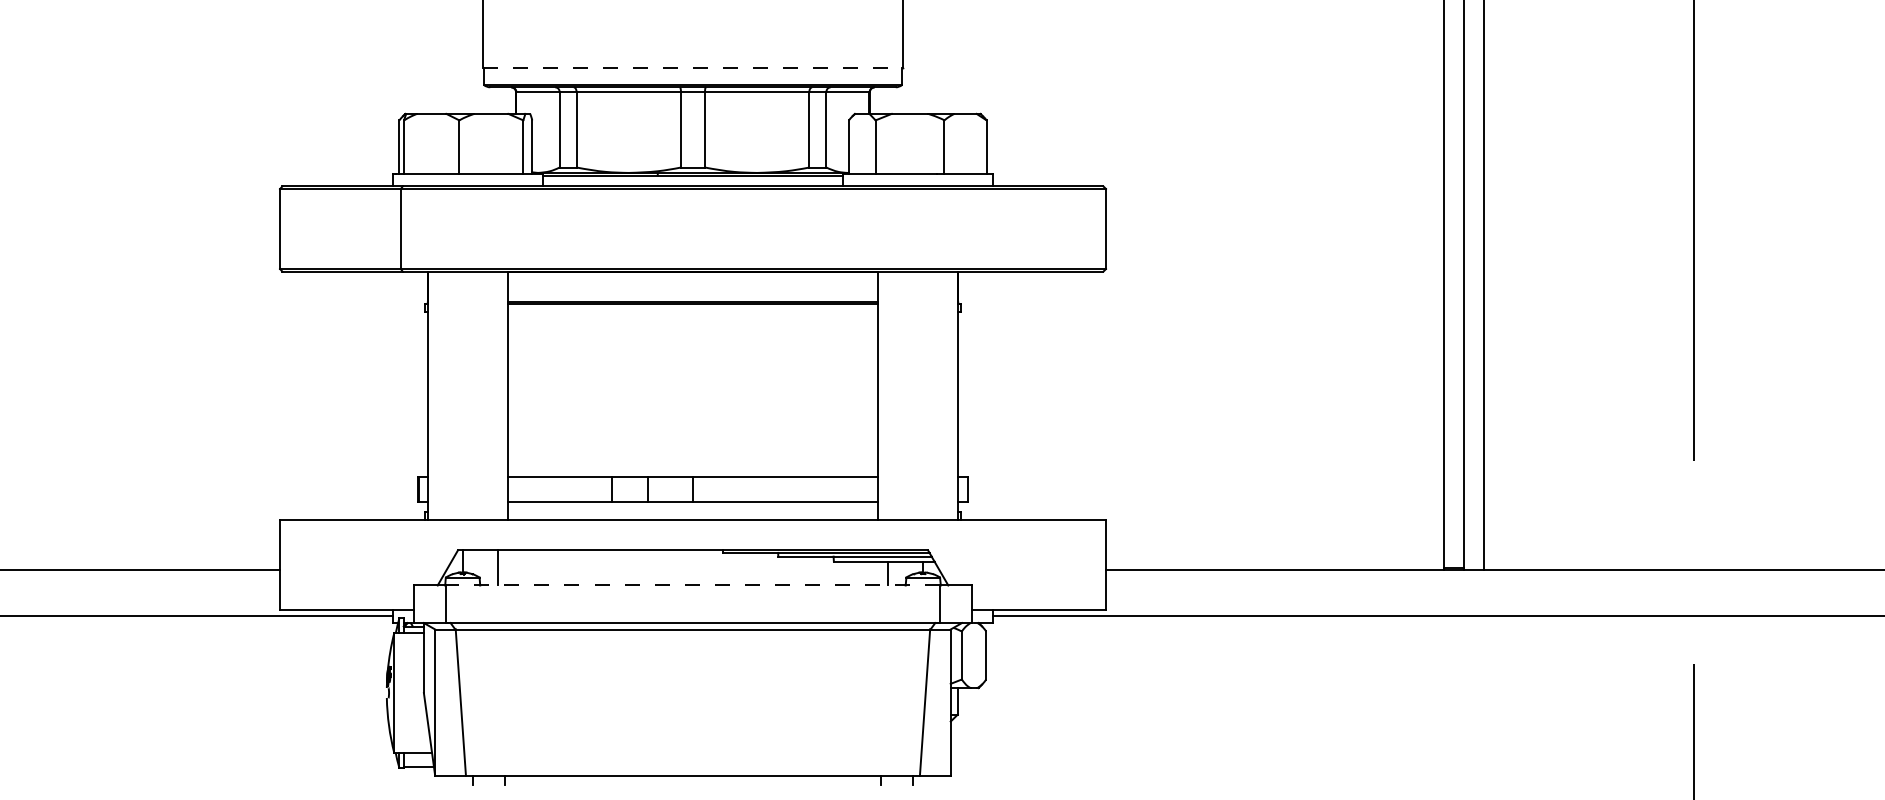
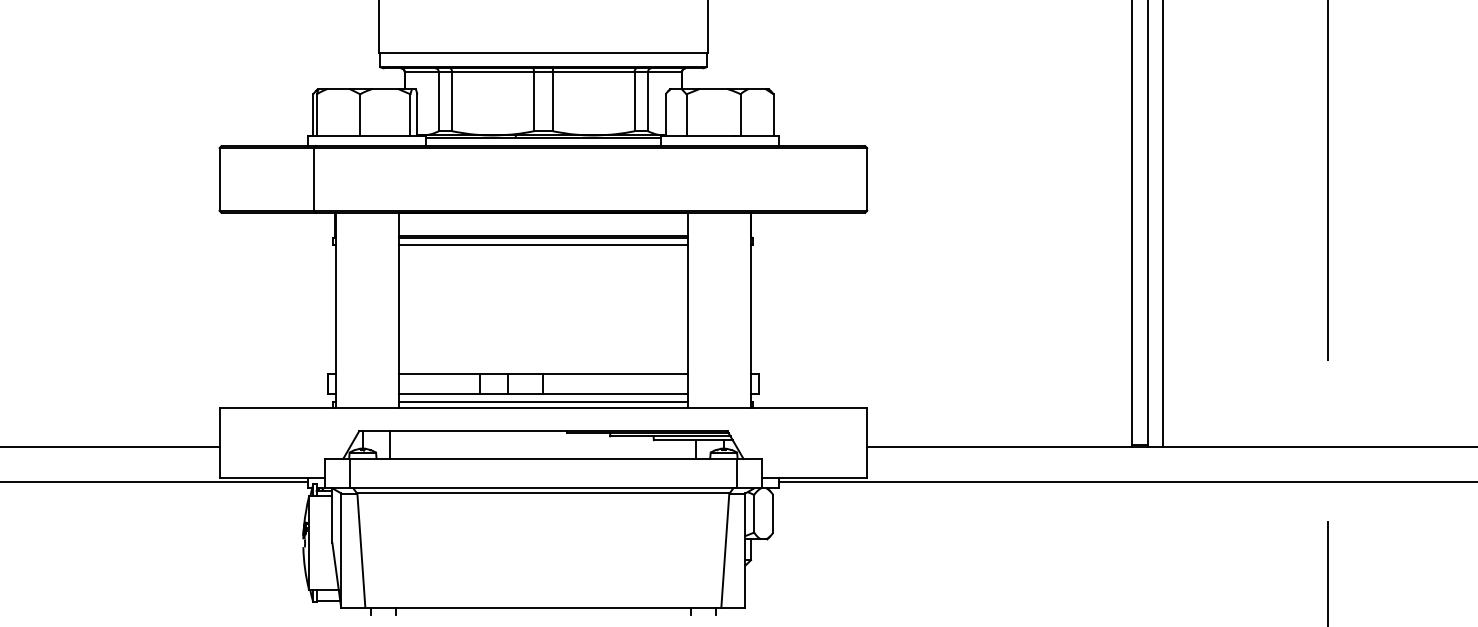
line: (693, 68) -> (543, 53), dashed -> solid
line: (693, 311) -> (543, 244), added
line: (693, 512) -> (543, 401), added
line: (693, 584) -> (543, 458), dashed -> solid

